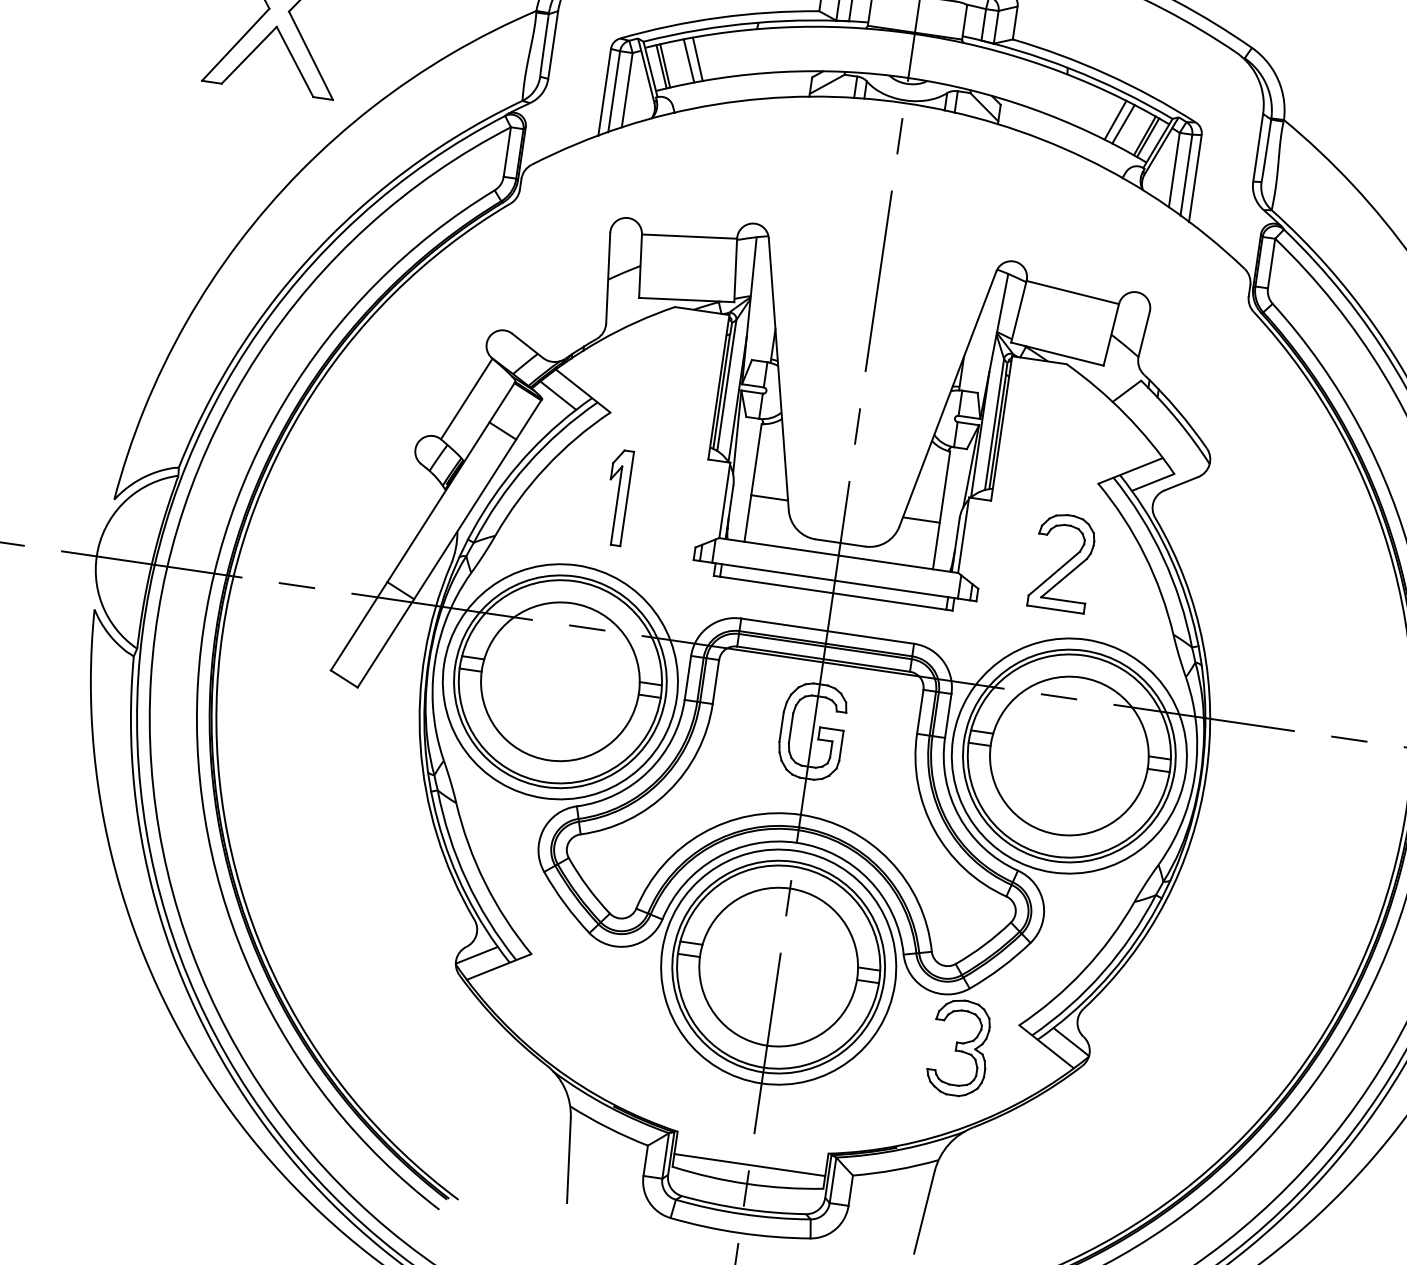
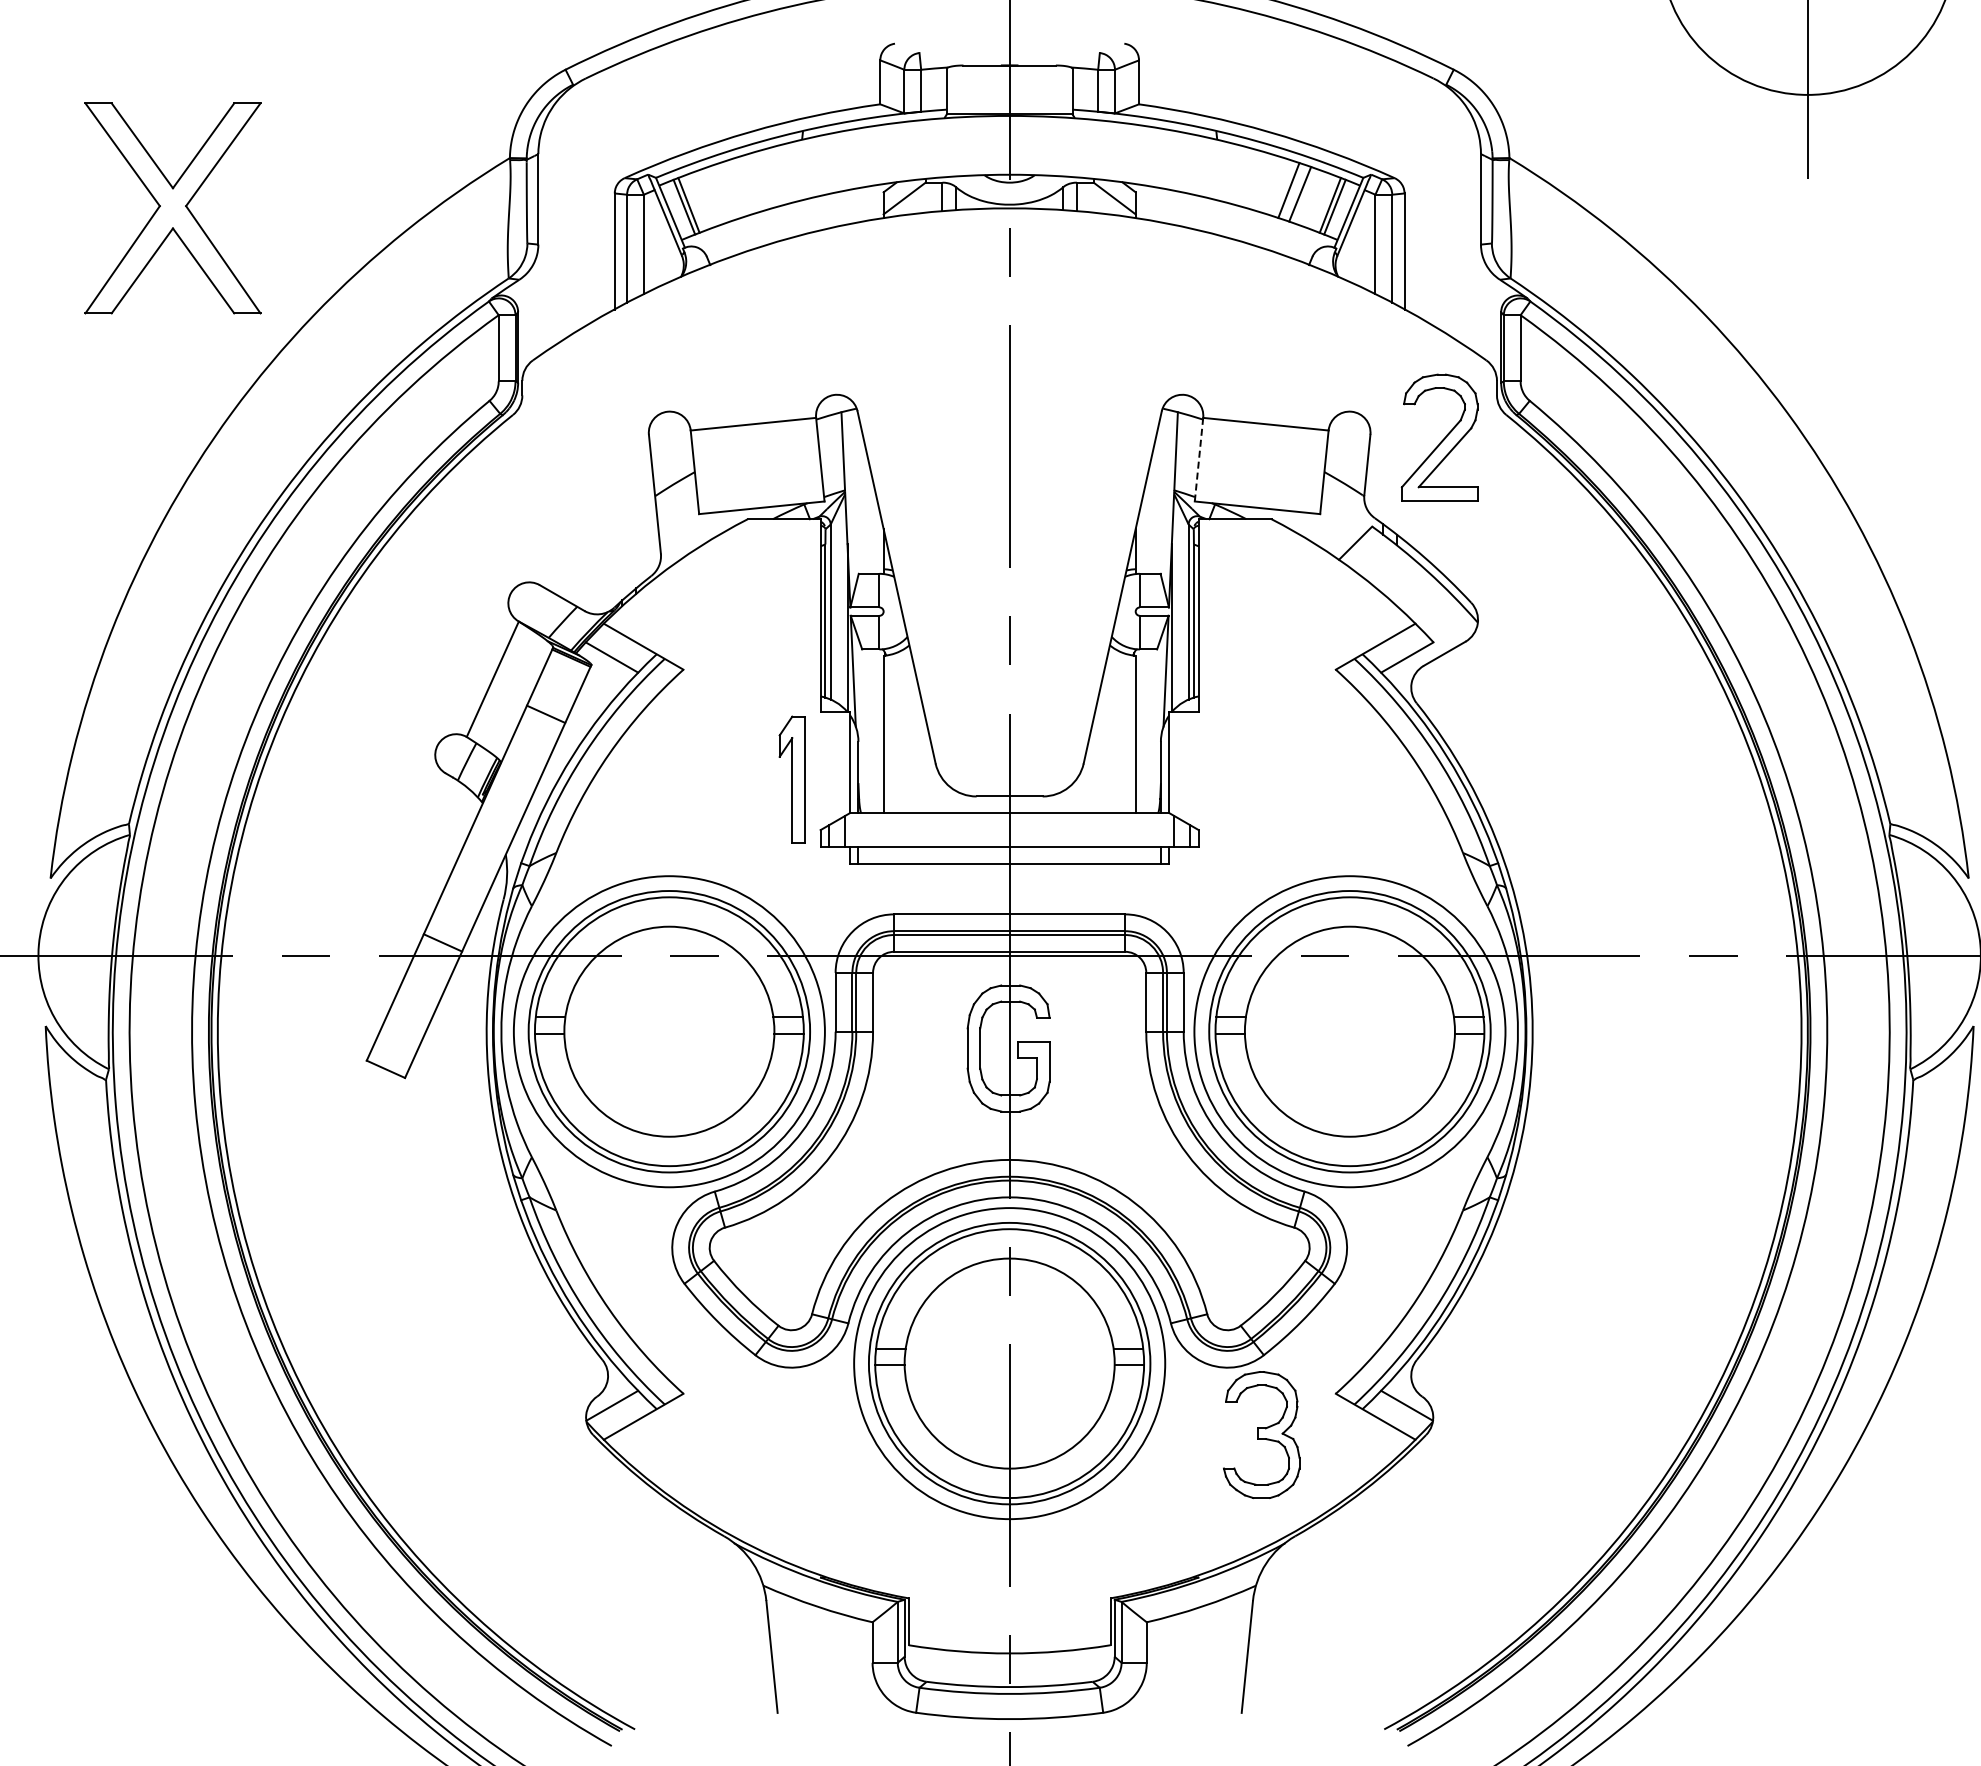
line: (697, 59) -> (729, 190), removed
line: (689, 60) -> (719, 193), removed
line: (1018, 312) -> (1198, 460), solid -> dashed
part: (617, 497) -> (791, 779), moved
line: (769, 498) -> (907, 751), removed
line: (920, 520) -> (1110, 751), removed
part: (1062, 562) -> (1439, 437), moved
line: (749, 1165) -> (1009, 1628), removed

